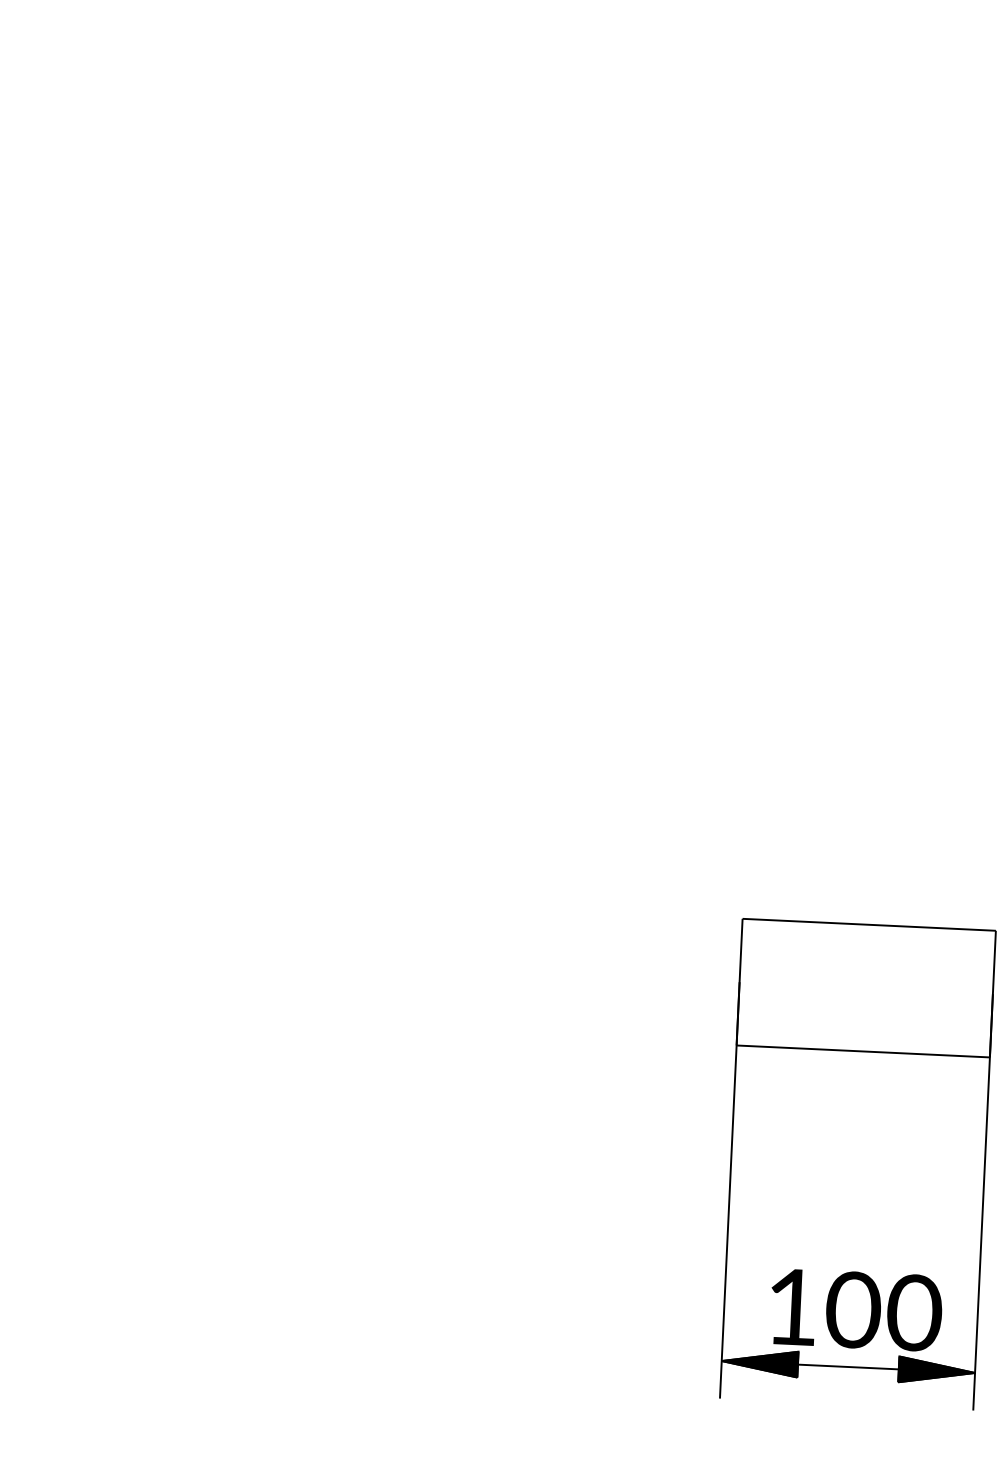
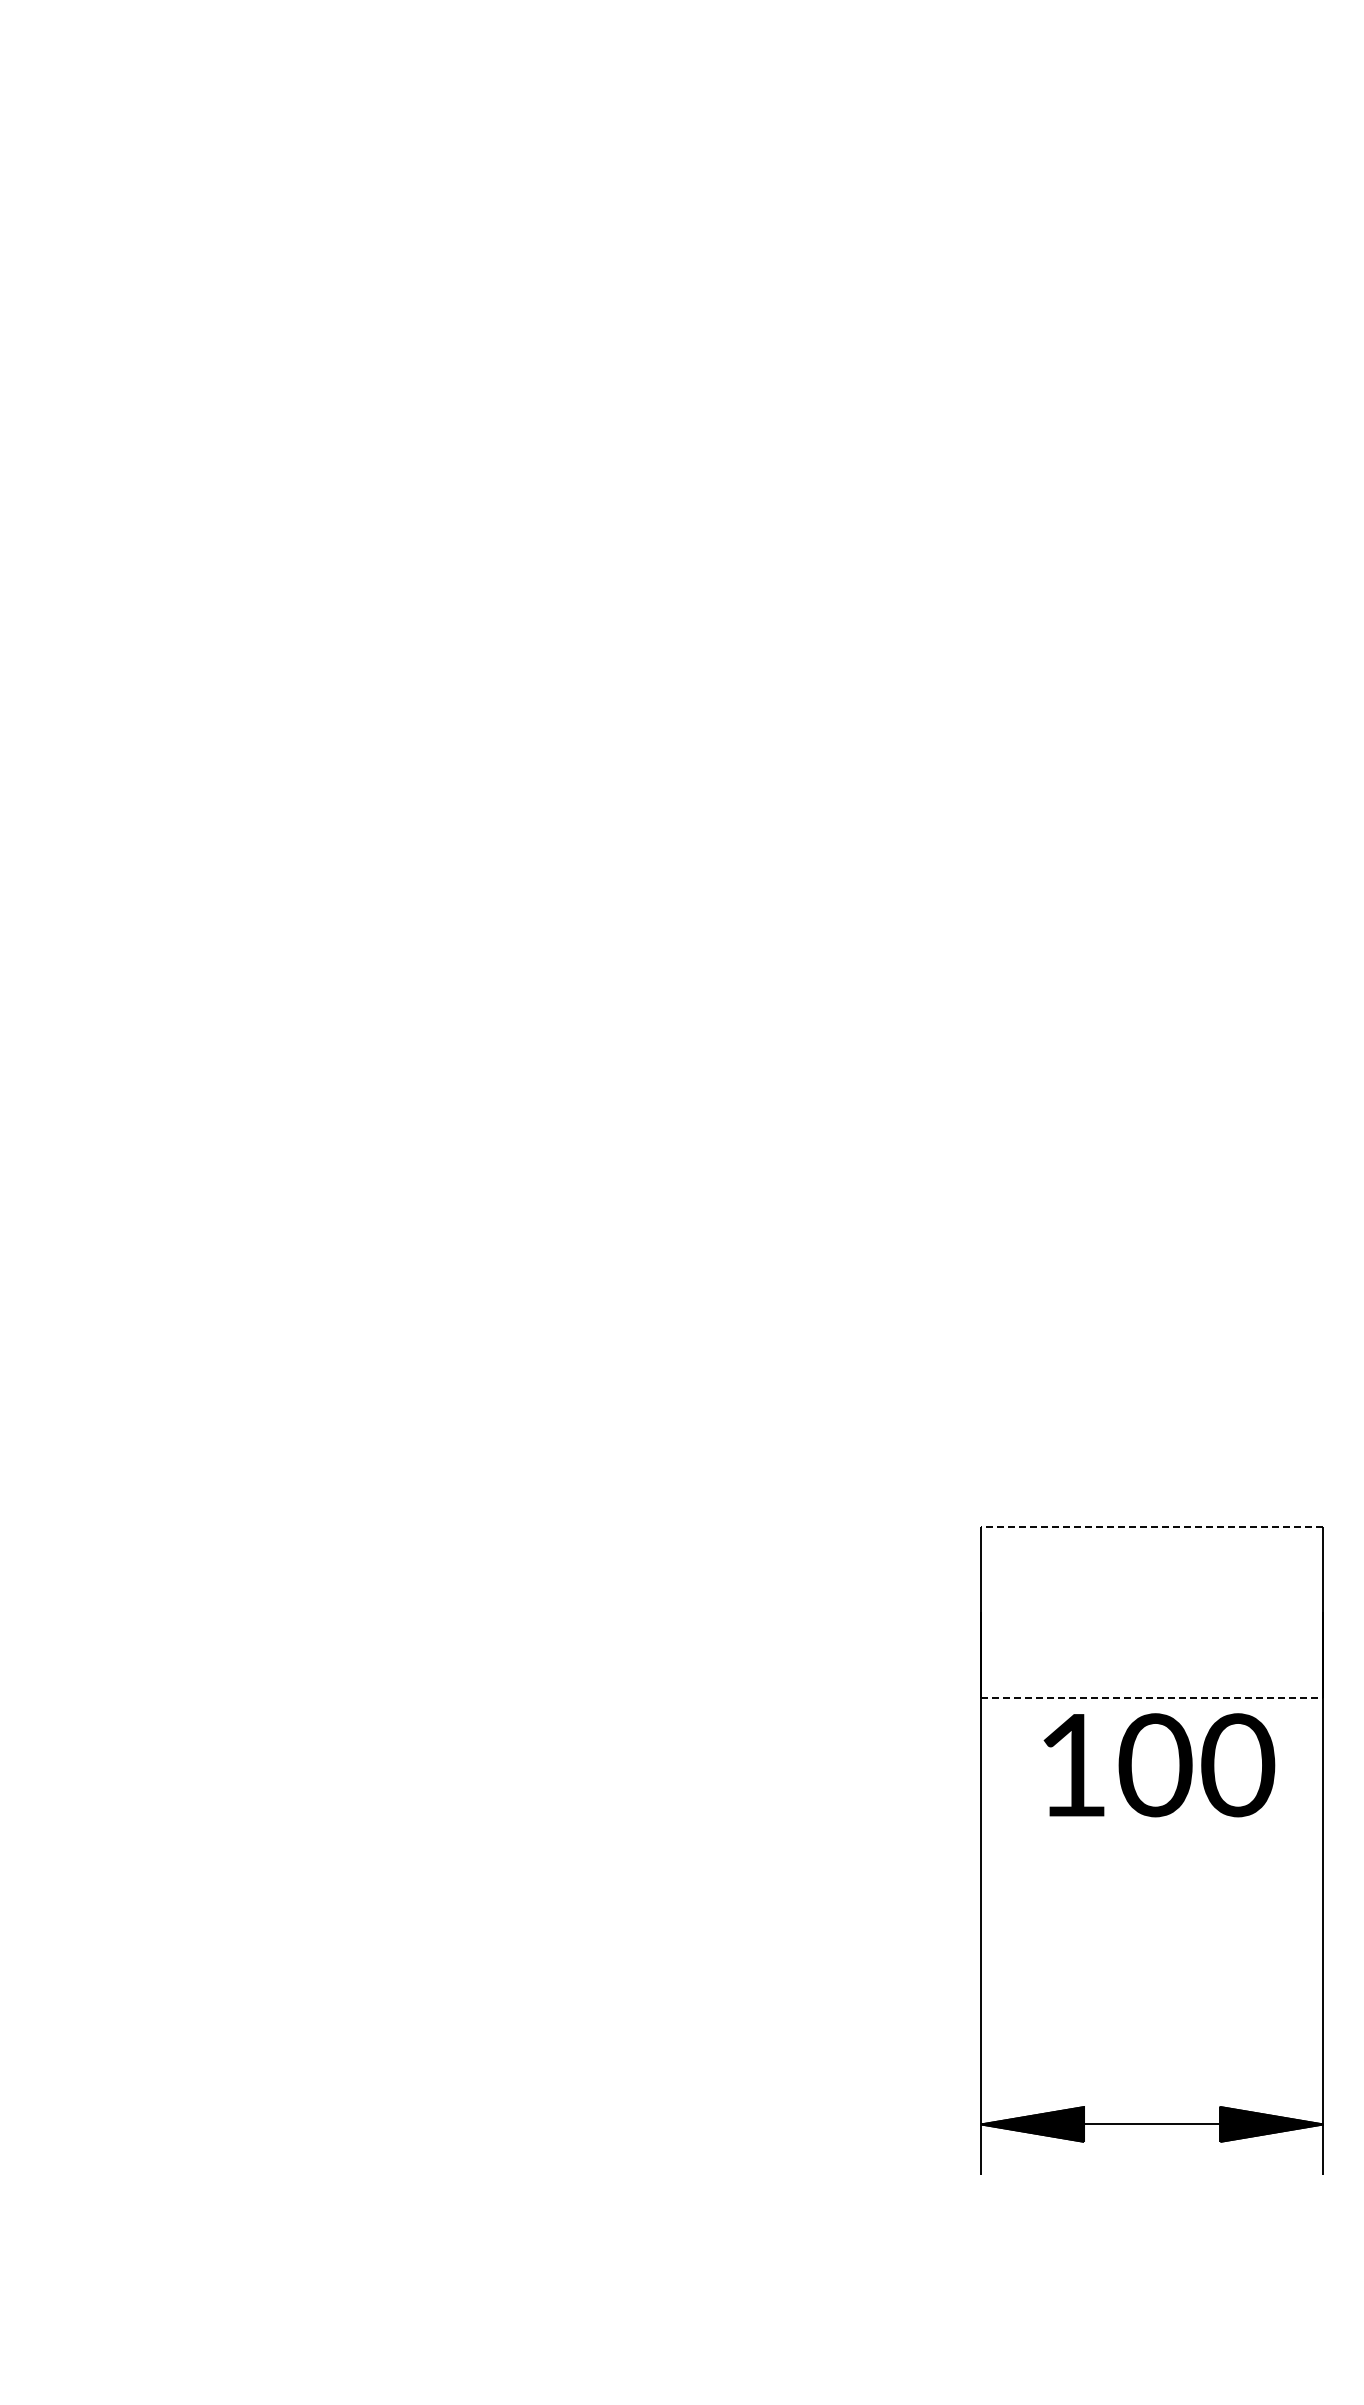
line: (868, 924) -> (1151, 1526), solid -> dashed
line: (863, 1051) -> (1152, 1698), solid -> dashed
text: (856, 1310) -> (1159, 1765), moved

